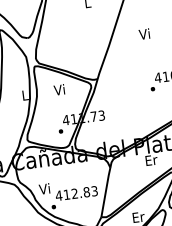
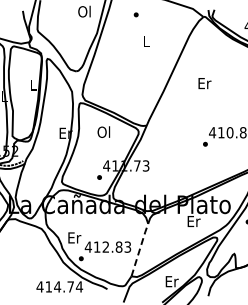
text: (145, 34) -> (204, 83), Vi -> Er
text: (59, 89) -> (103, 131), Vi -> Ol
text: (24, 94) -> (65, 132), L -> Er
text: (45, 188) -> (74, 237), Vi -> Er
line: (106, 191) -> (140, 249), solid -> dashed

